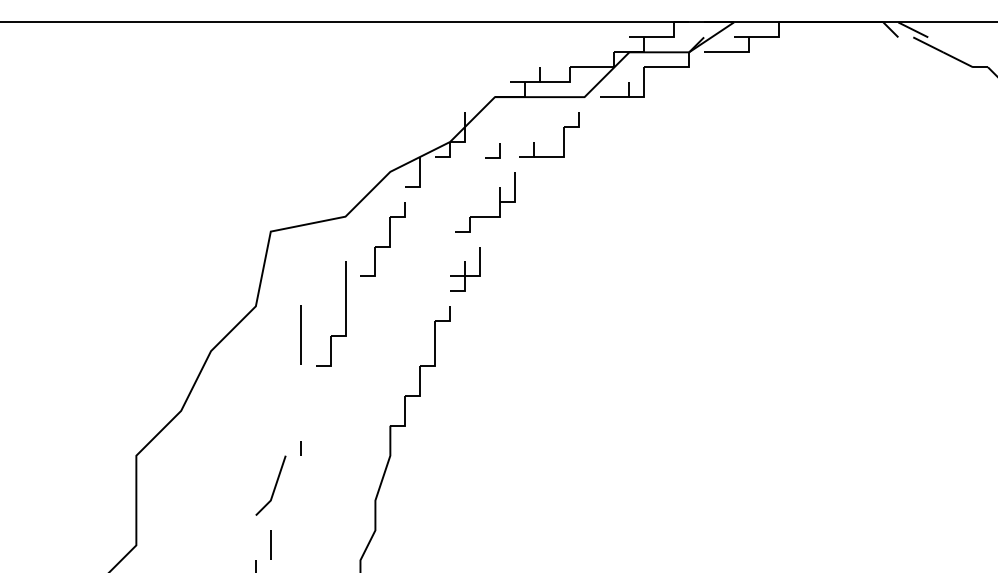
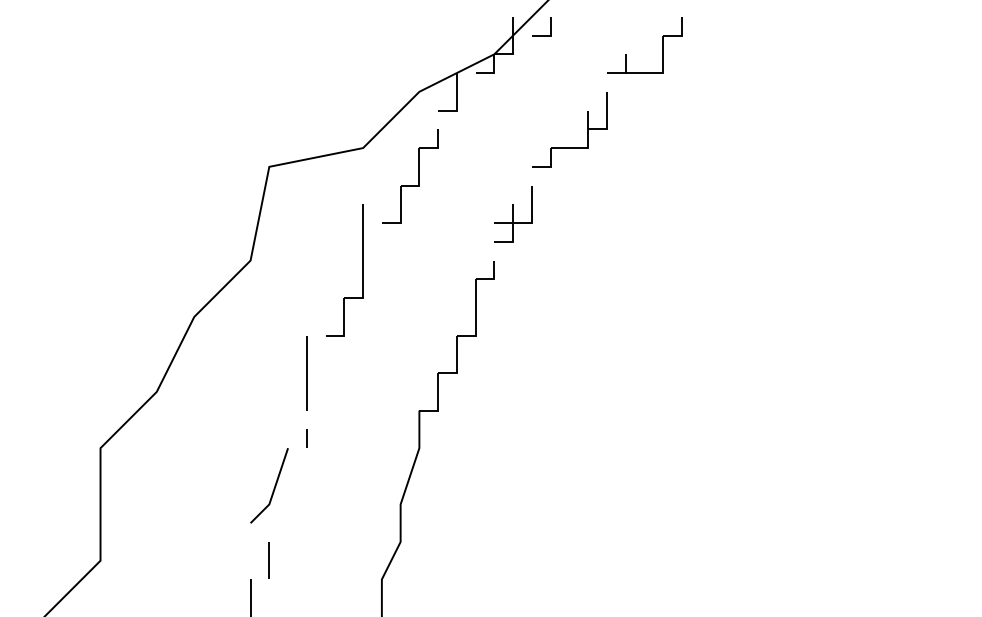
part: (563, 134) -> (663, 44), moved
curve: (499, 150) -> (550, 26), moved
part: (499, 202) -> (587, 130), moved
line: (300, 334) -> (306, 372), moved

